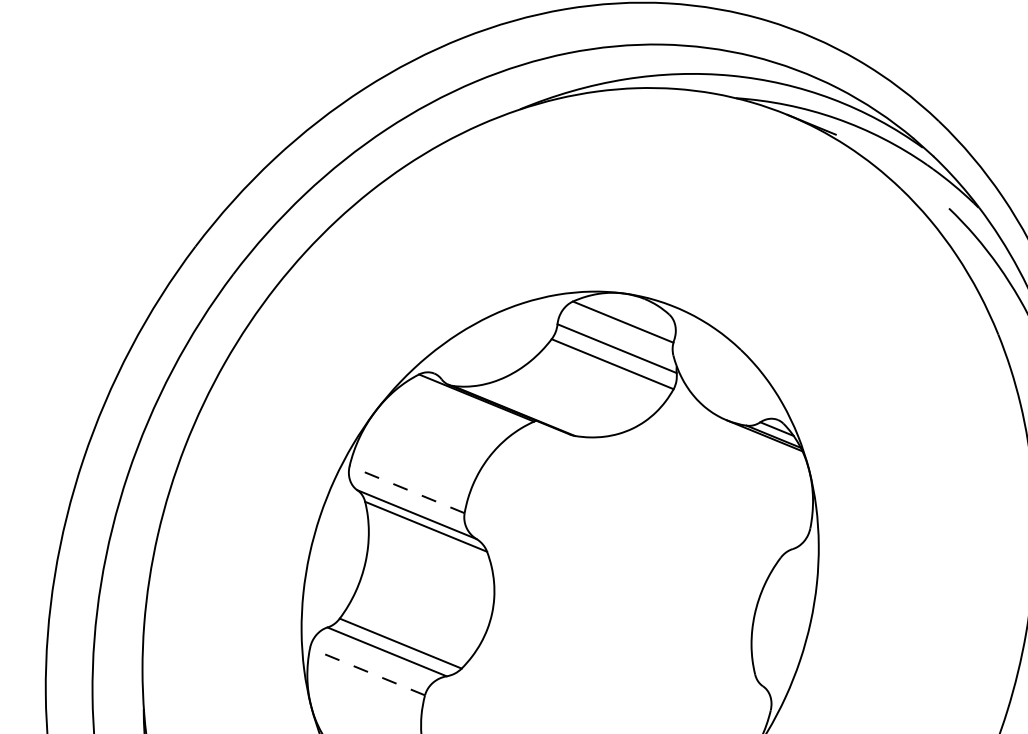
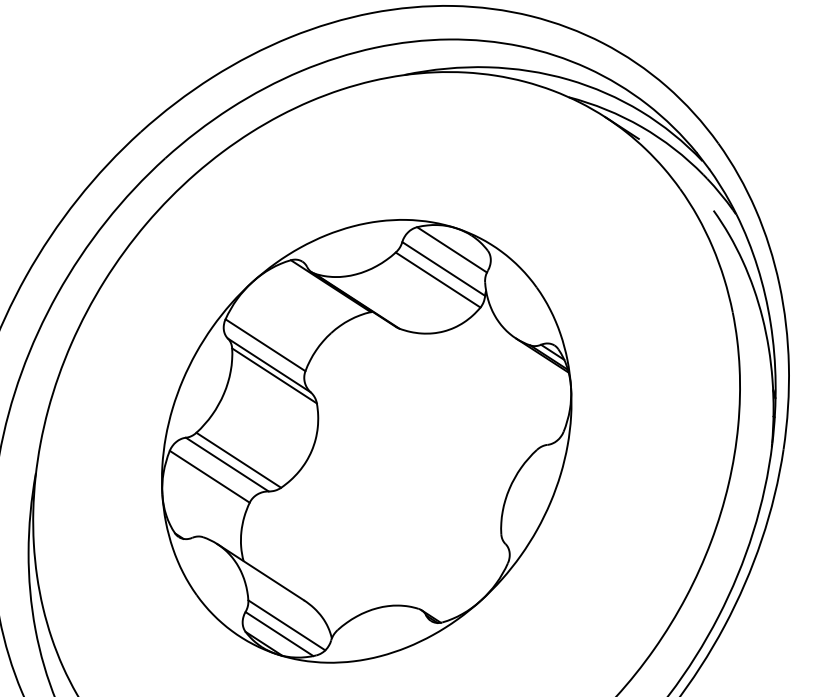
line: (407, 489) -> (265, 345), dashed -> solid
line: (367, 671) -> (209, 476), dashed -> solid

